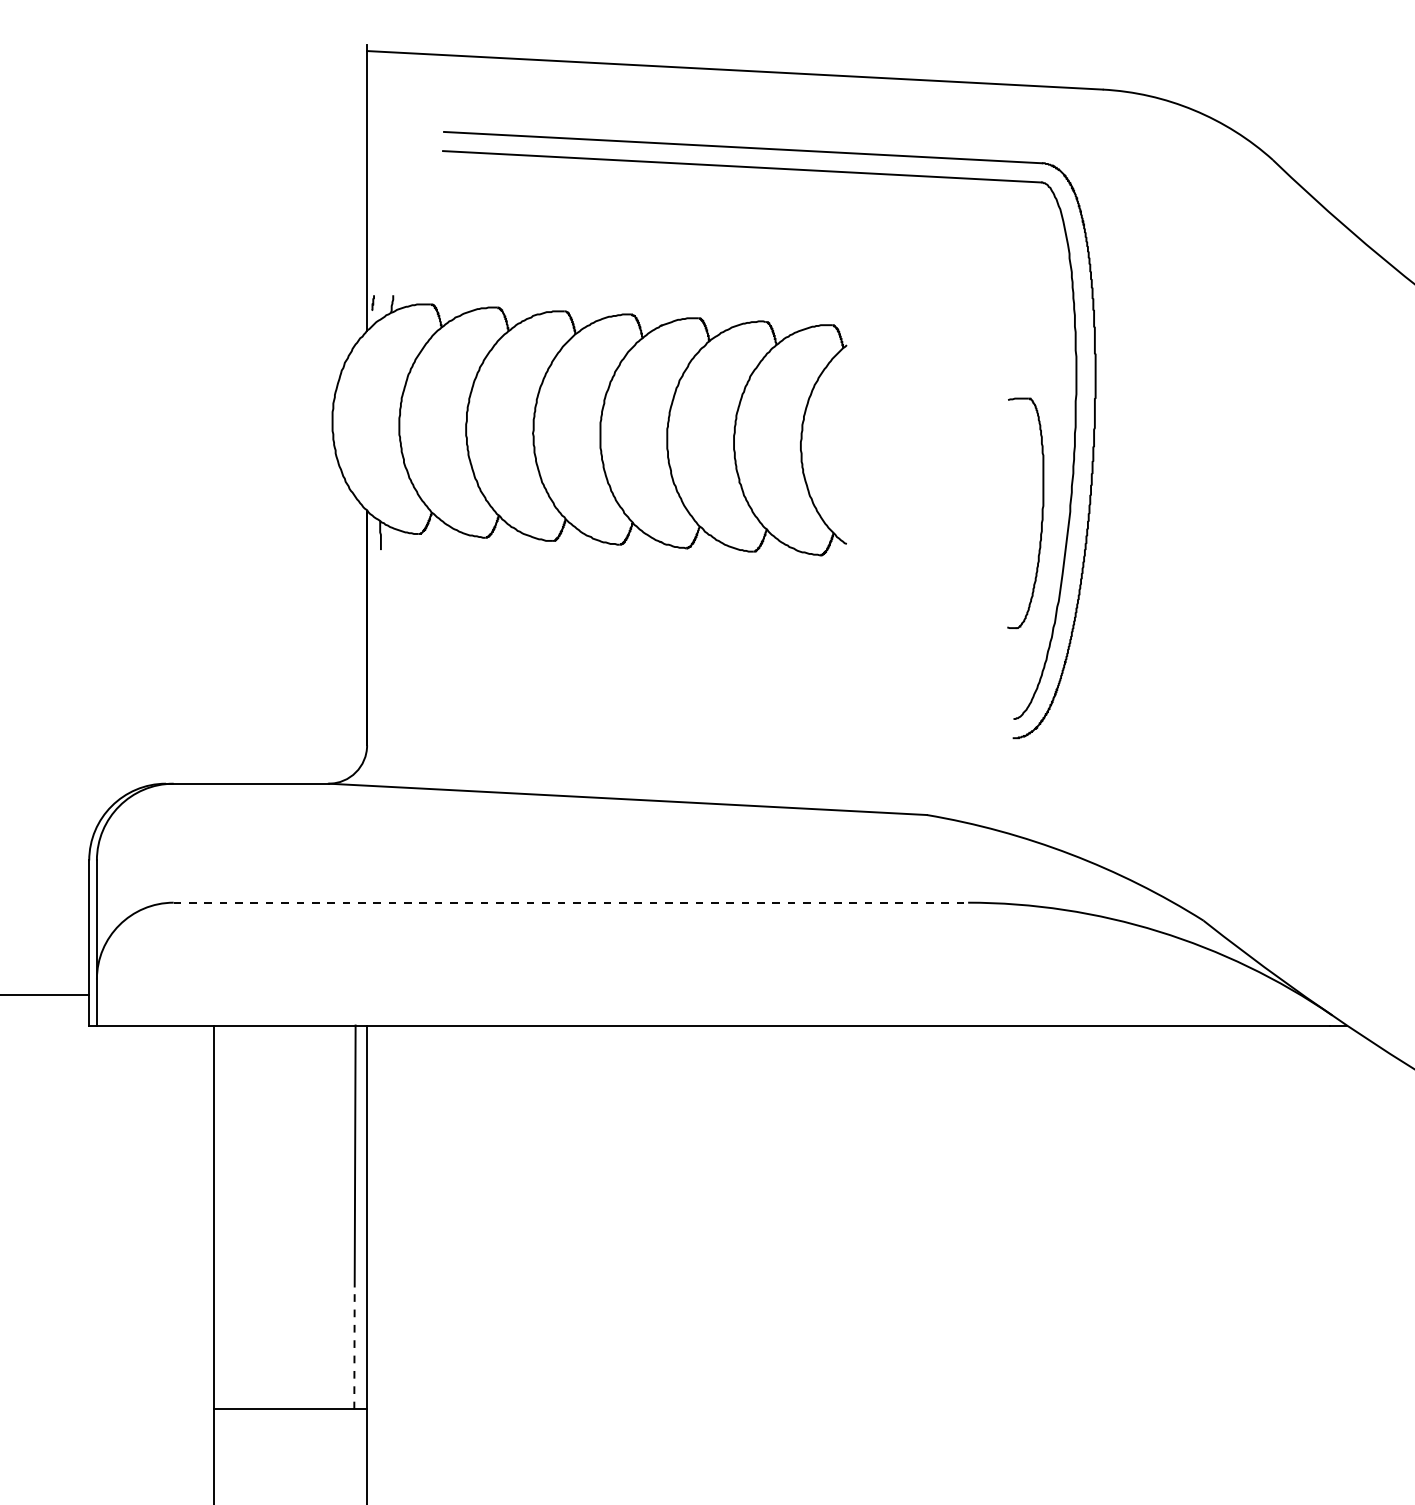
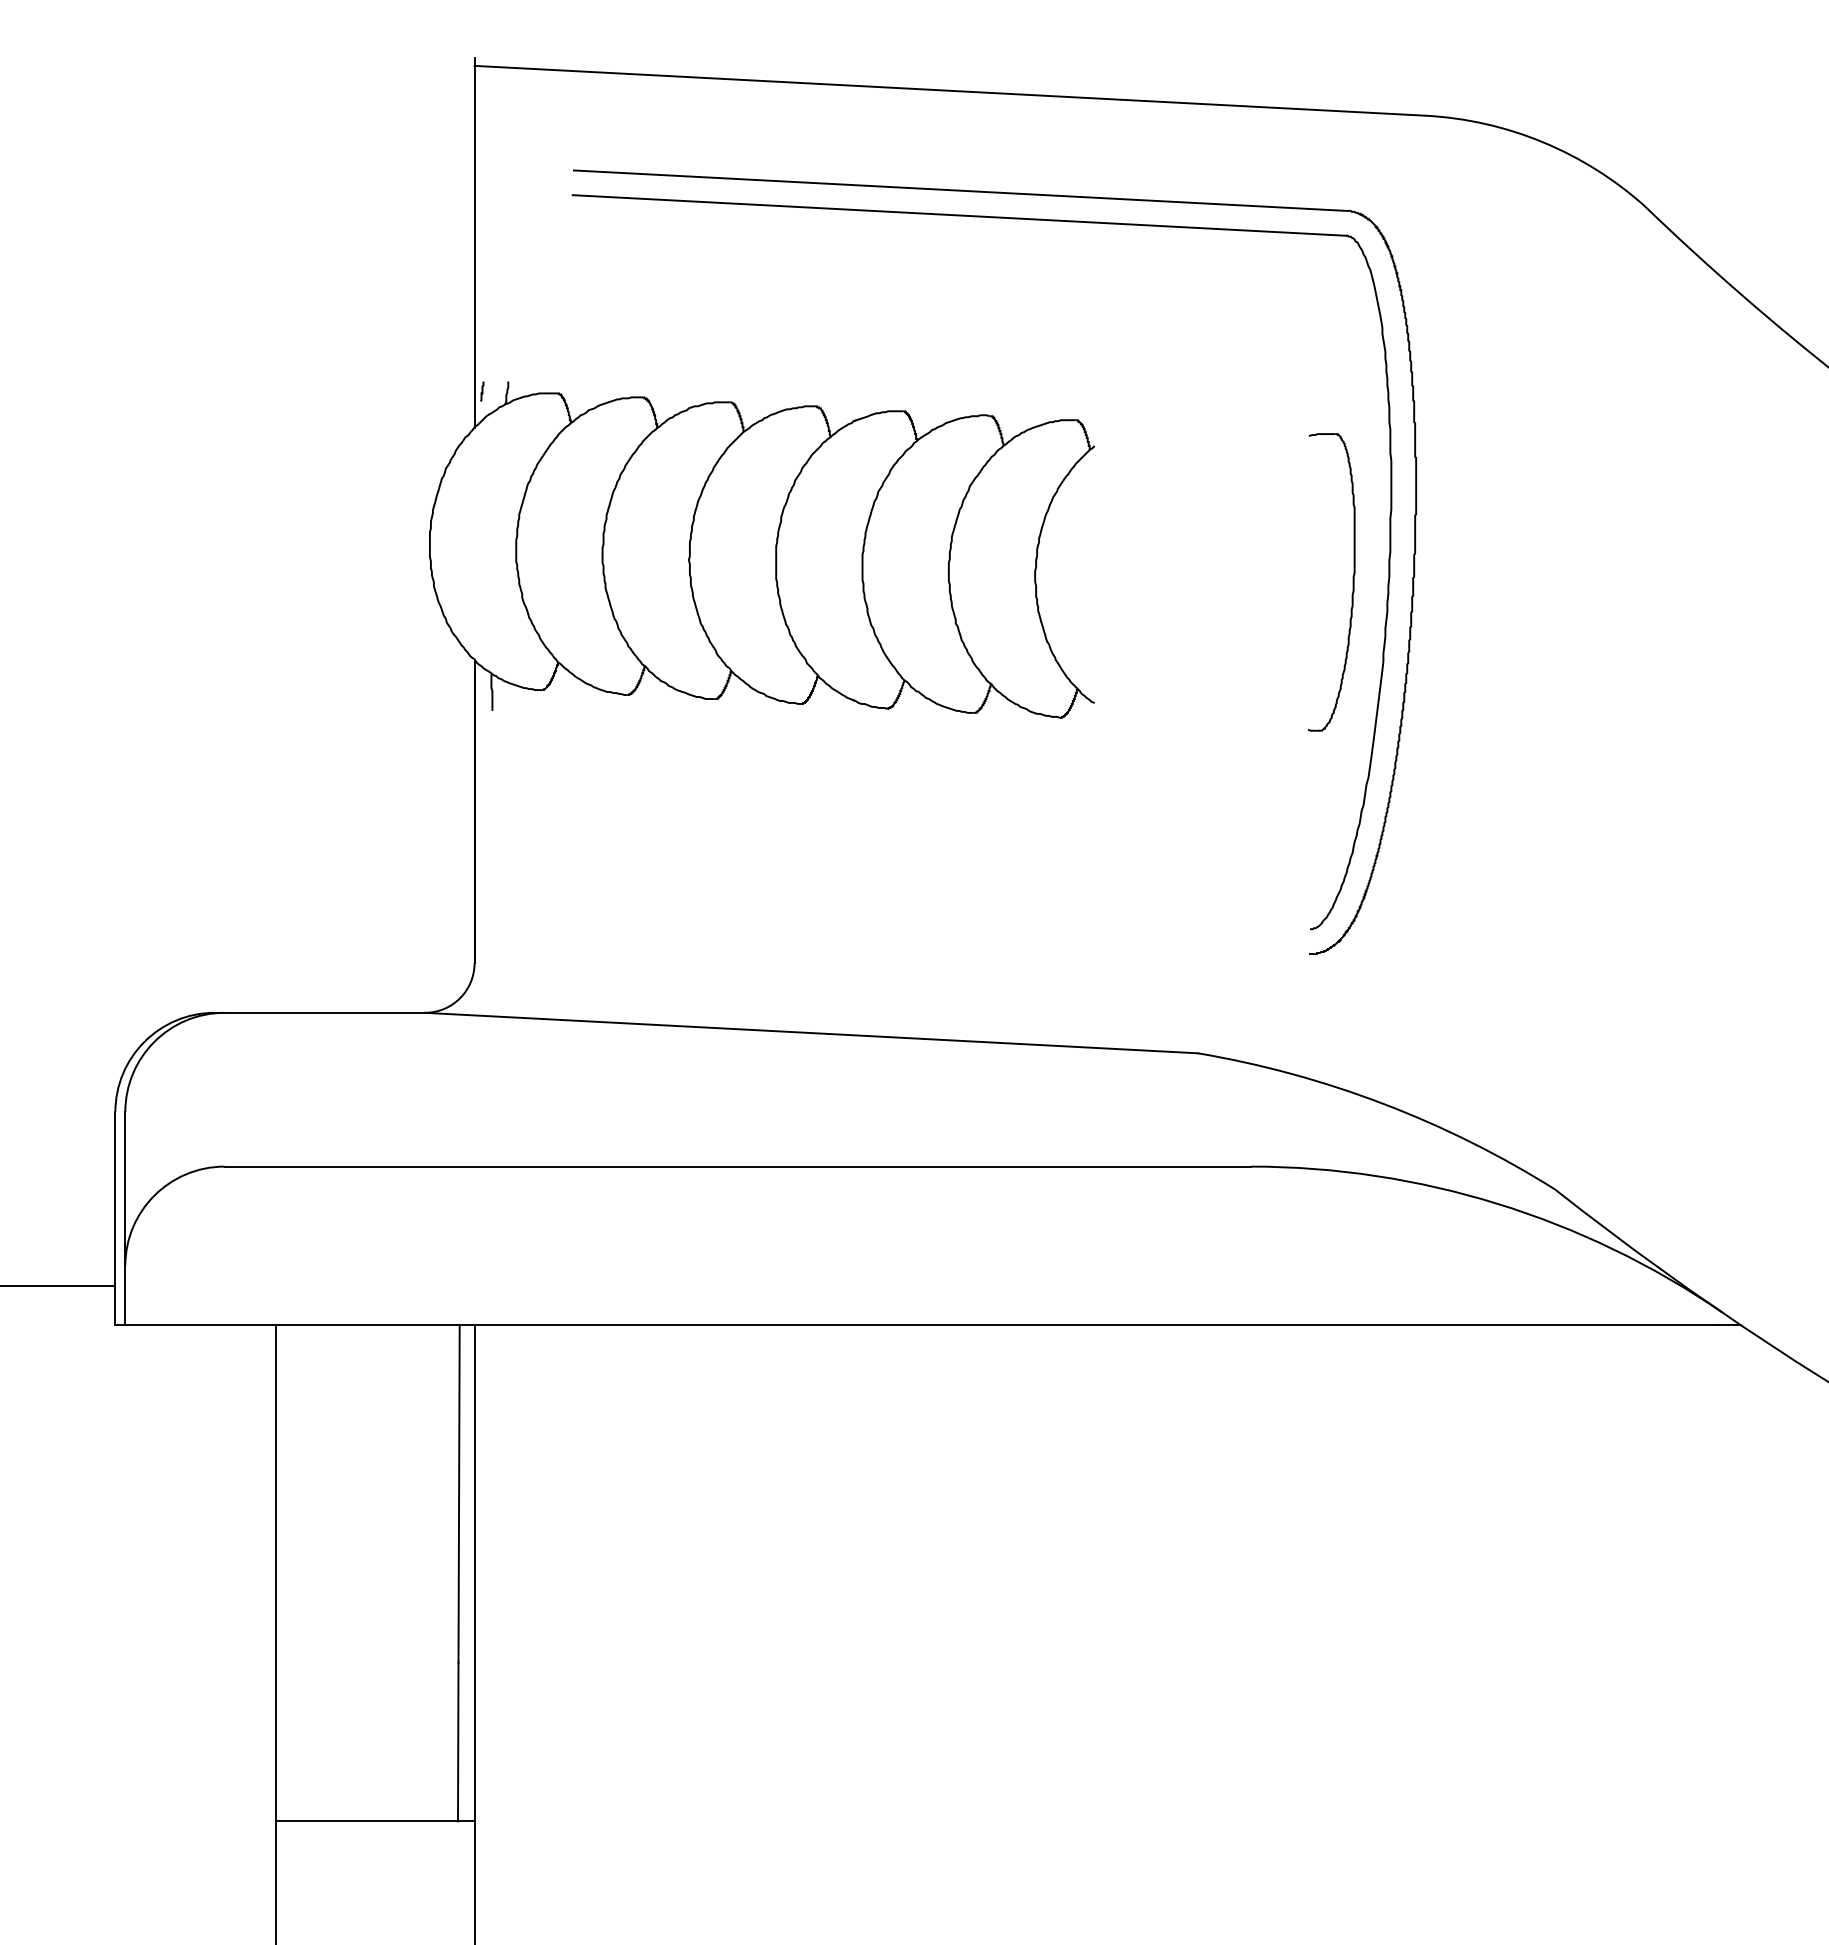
part: (1041, 513) -> (1352, 582), moved
line: (571, 902) -> (738, 1166), dashed -> solid
line: (354, 1347) -> (458, 1741), dashed -> solid

